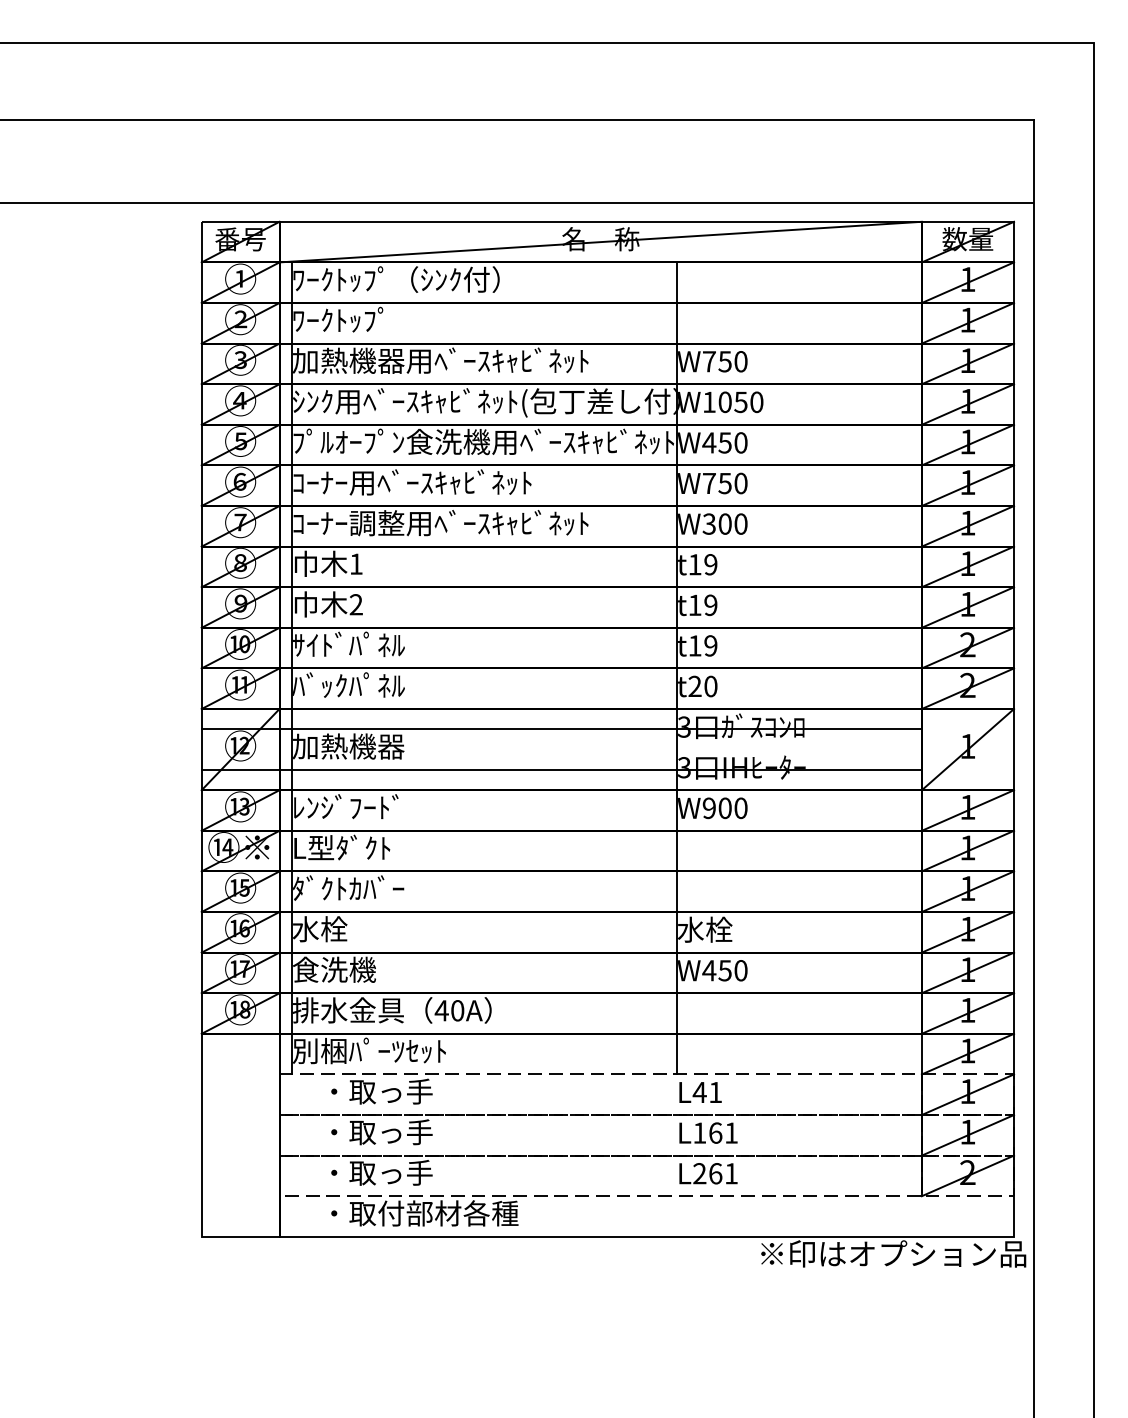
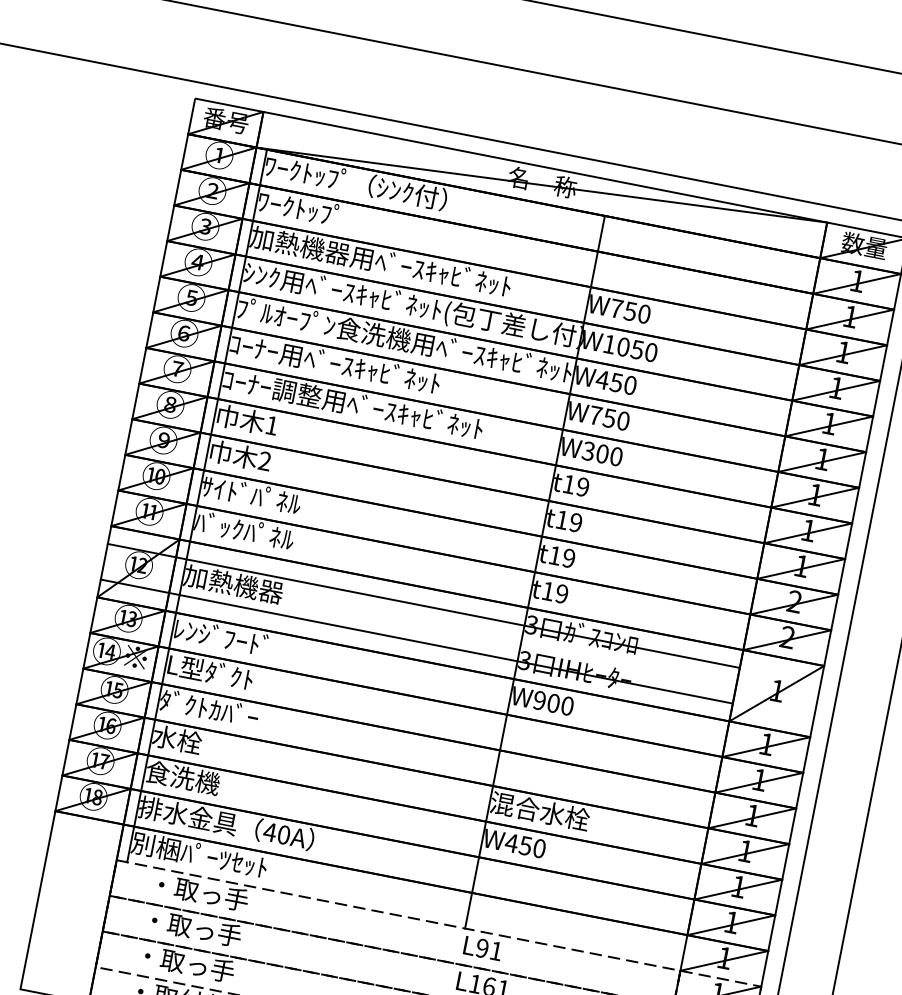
text: (702, 686) -> (554, 592), t20 -> t19
text: (733, 929) -> (540, 811), 水栓 -> 混合水栓
text: (699, 1092) -> (482, 948), L41 -> L91

